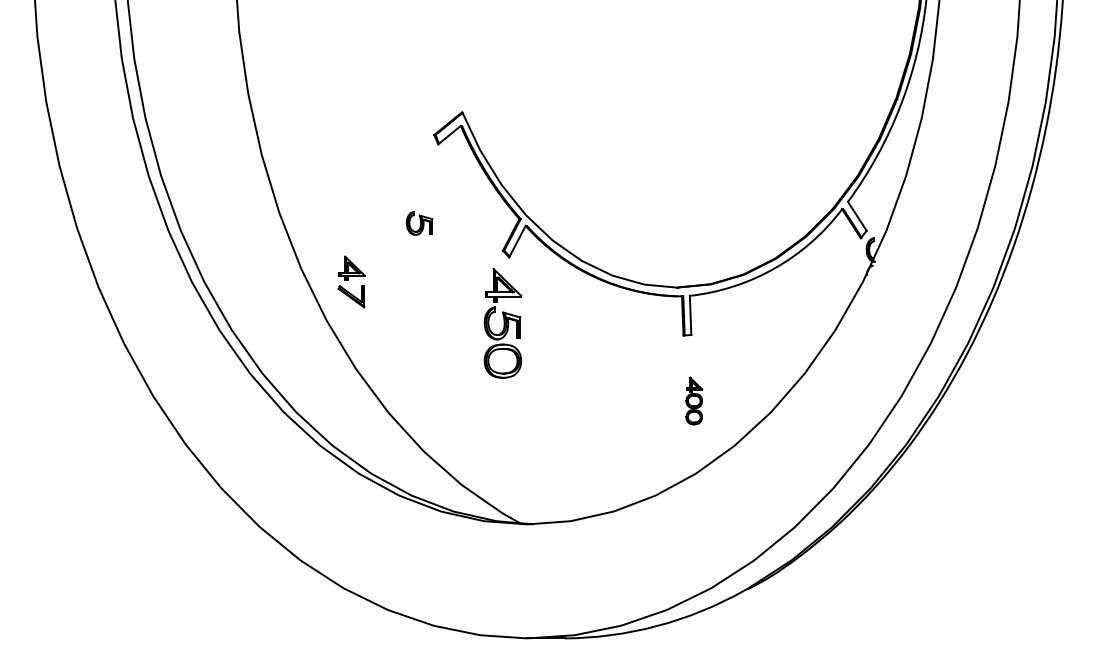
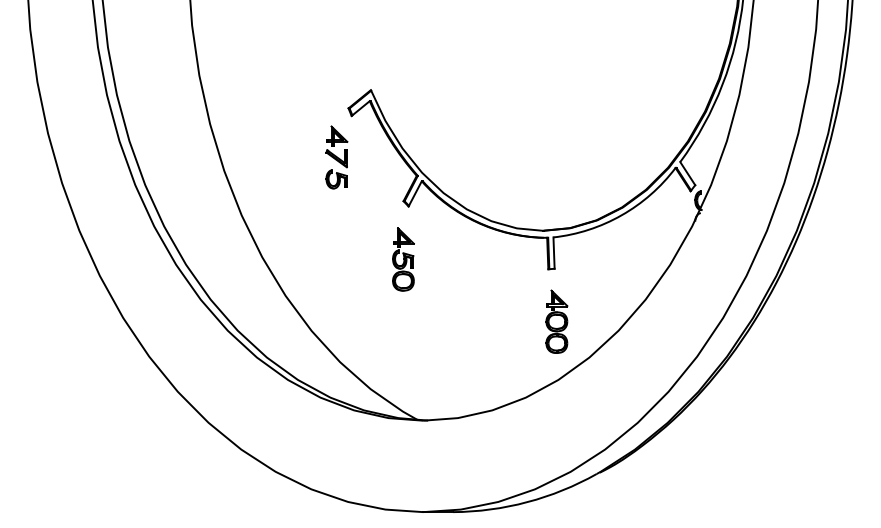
part: (351, 281) -> (336, 146), moved
part: (502, 323) -> (403, 259), size x0.71
part: (694, 400) -> (557, 321), size x1.67

